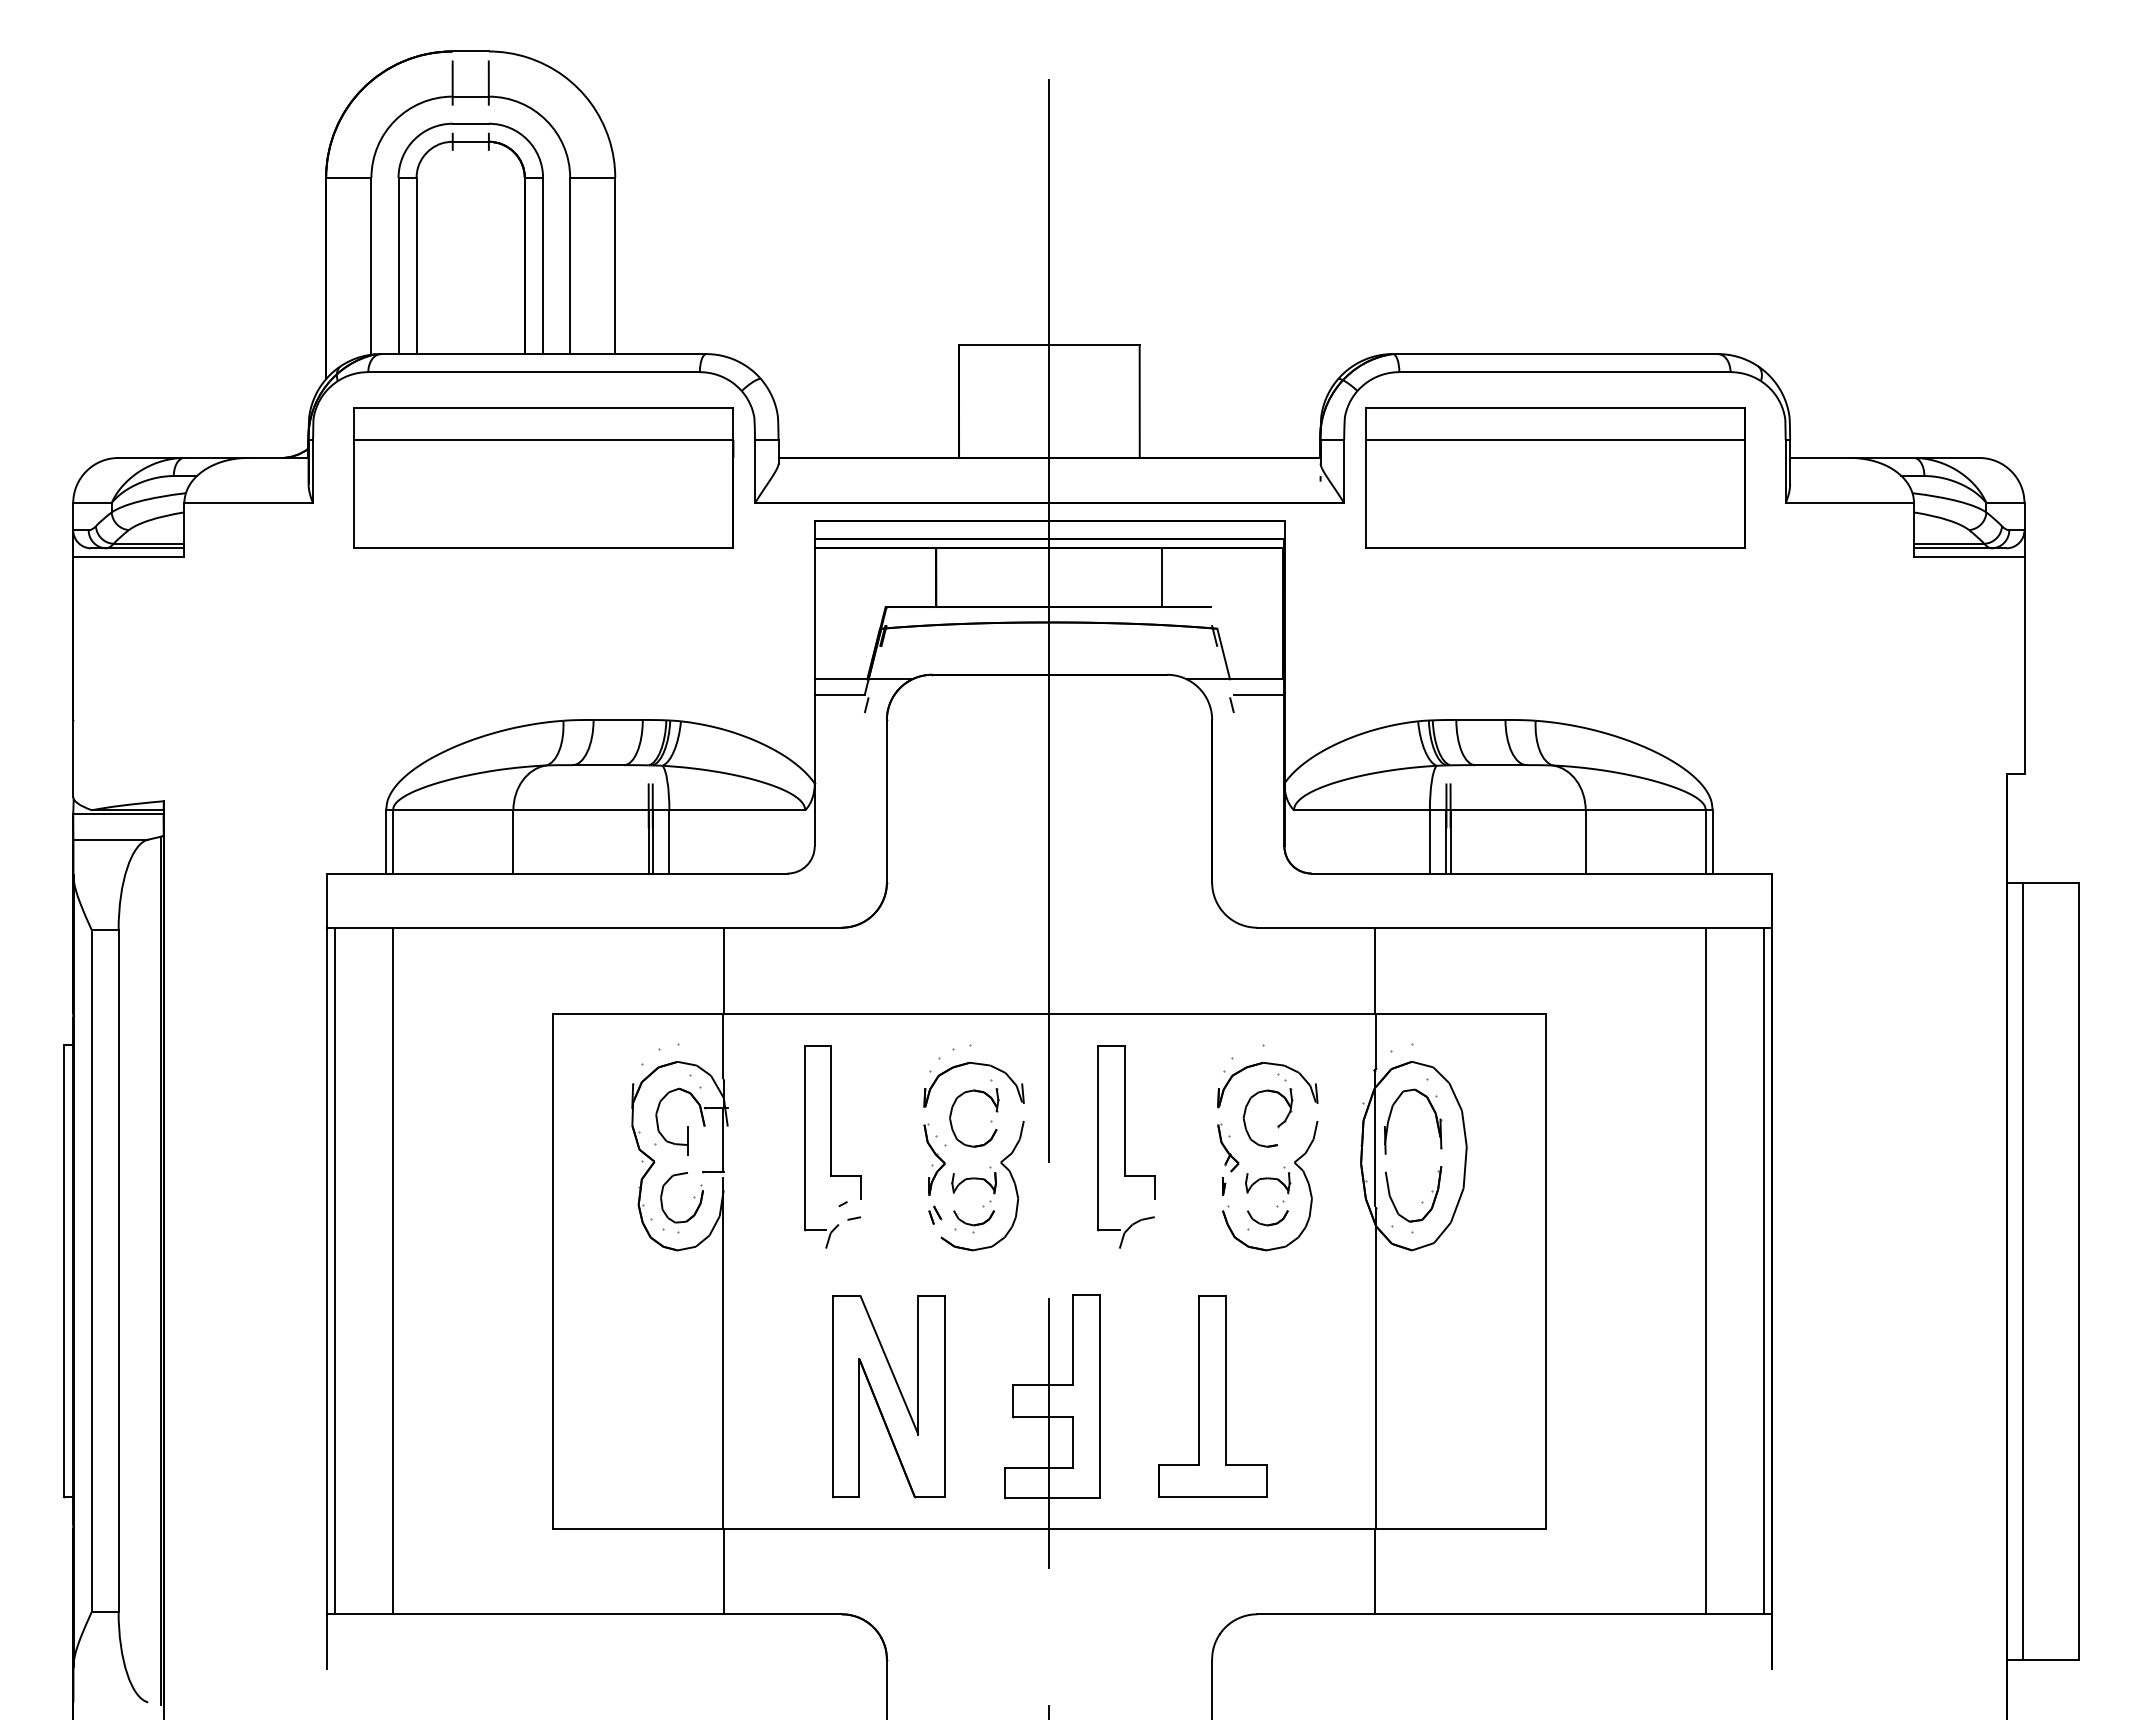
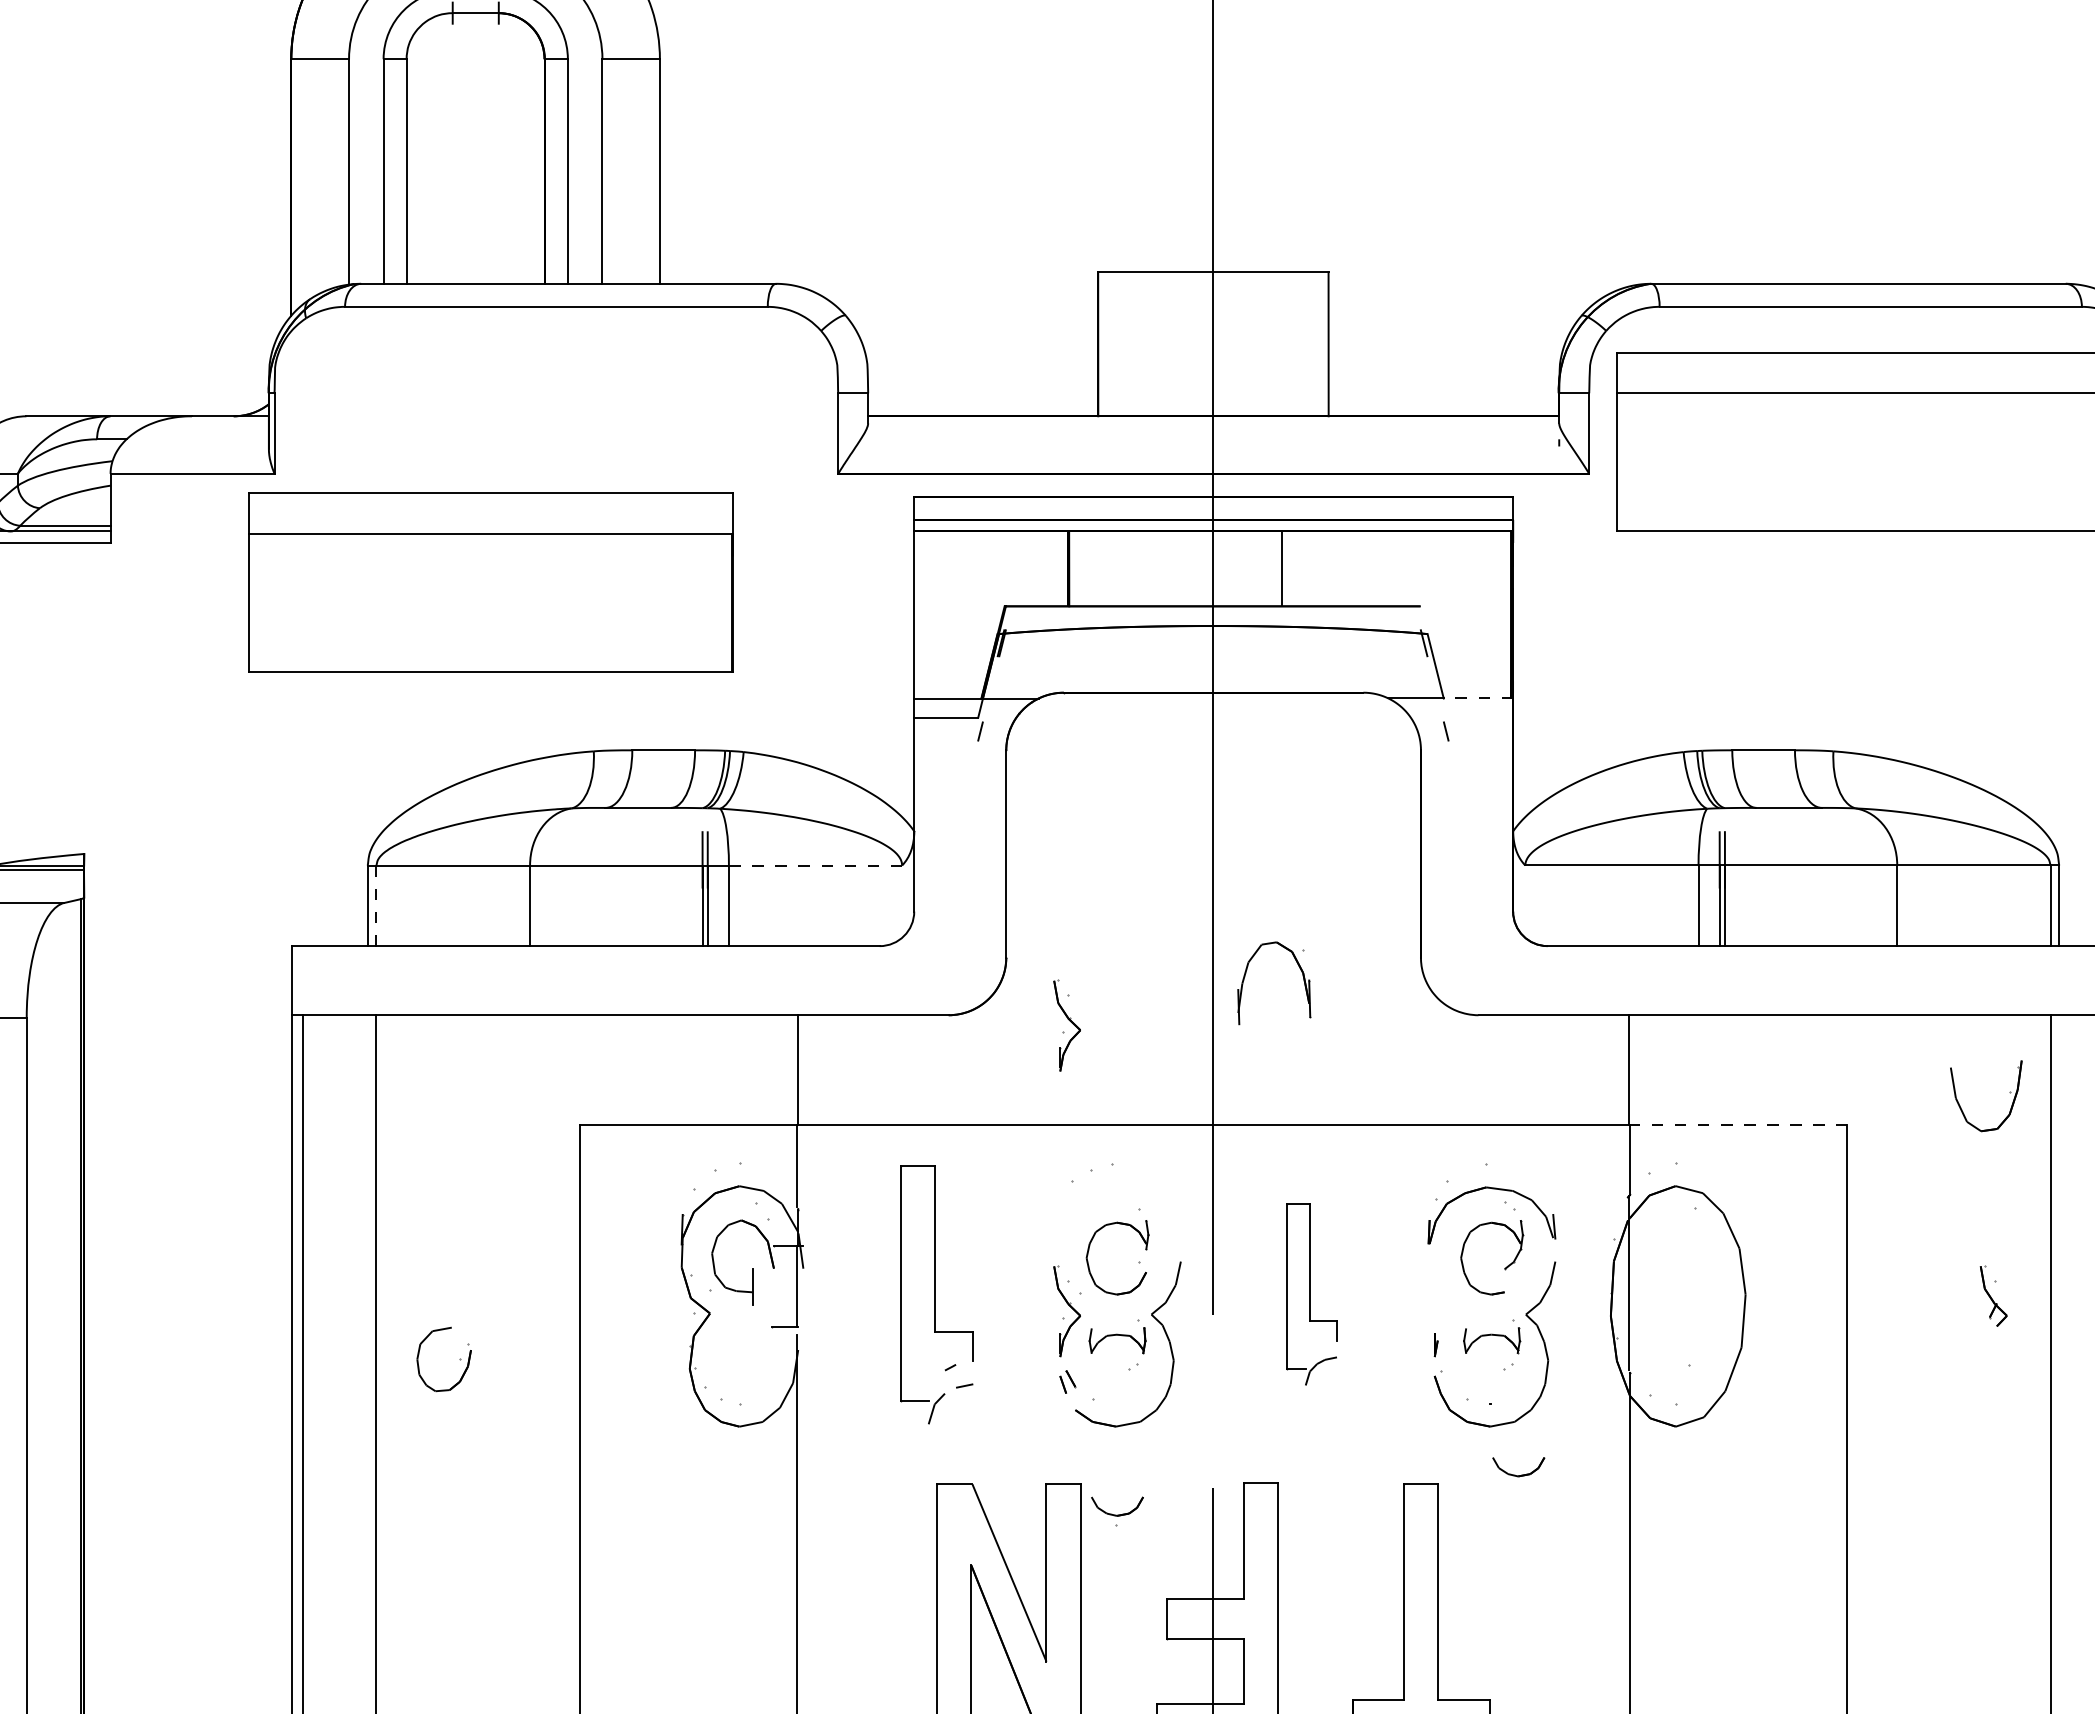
part: (543, 477) -> (490, 581), moved
line: (1162, 577) -> (1282, 568), moved
line: (1256, 679) -> (1477, 698), solid -> dashed
line: (1258, 694) -> (1480, 717), removed
line: (737, 810) -> (815, 865), solid -> dashed
line: (392, 841) -> (375, 905), solid -> dashed
part: (934, 935) -> (1066, 1025), added
line: (1460, 1013) -> (1737, 1124), solid -> dashed
part: (973, 1064) -> (1116, 1189), removed
part: (1435, 1118) -> (1302, 979), moved
part: (1126, 1146) -> (1311, 1294), size x0.7
part: (1228, 1147) -> (1993, 1295), moved
part: (1431, 1191) -> (2009, 1092), moved
part: (693, 1197) -> (458, 1359), moved
part: (1267, 1218) -> (1518, 1467), moved
part: (973, 1221) -> (1116, 1510), moved

